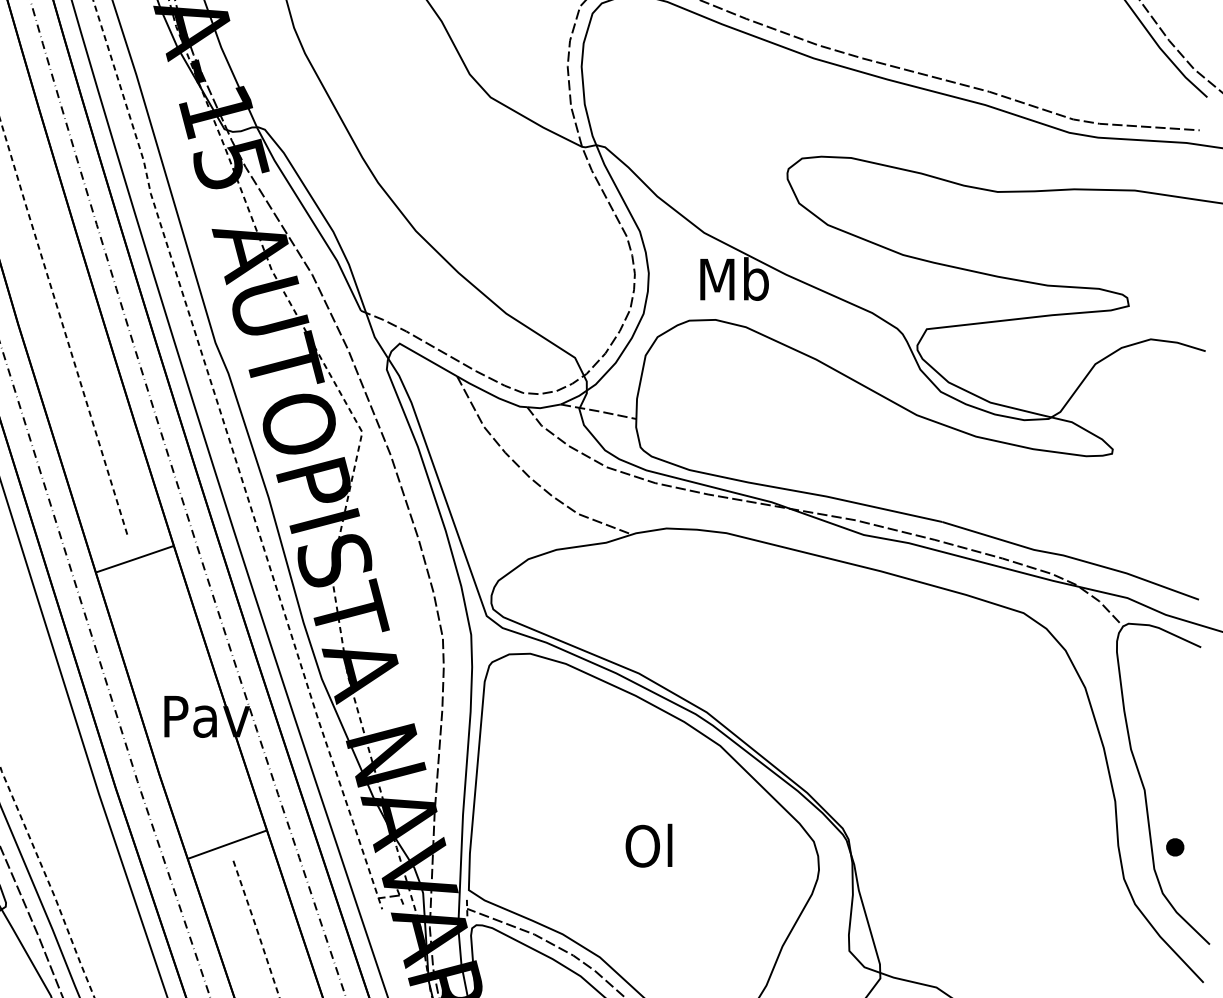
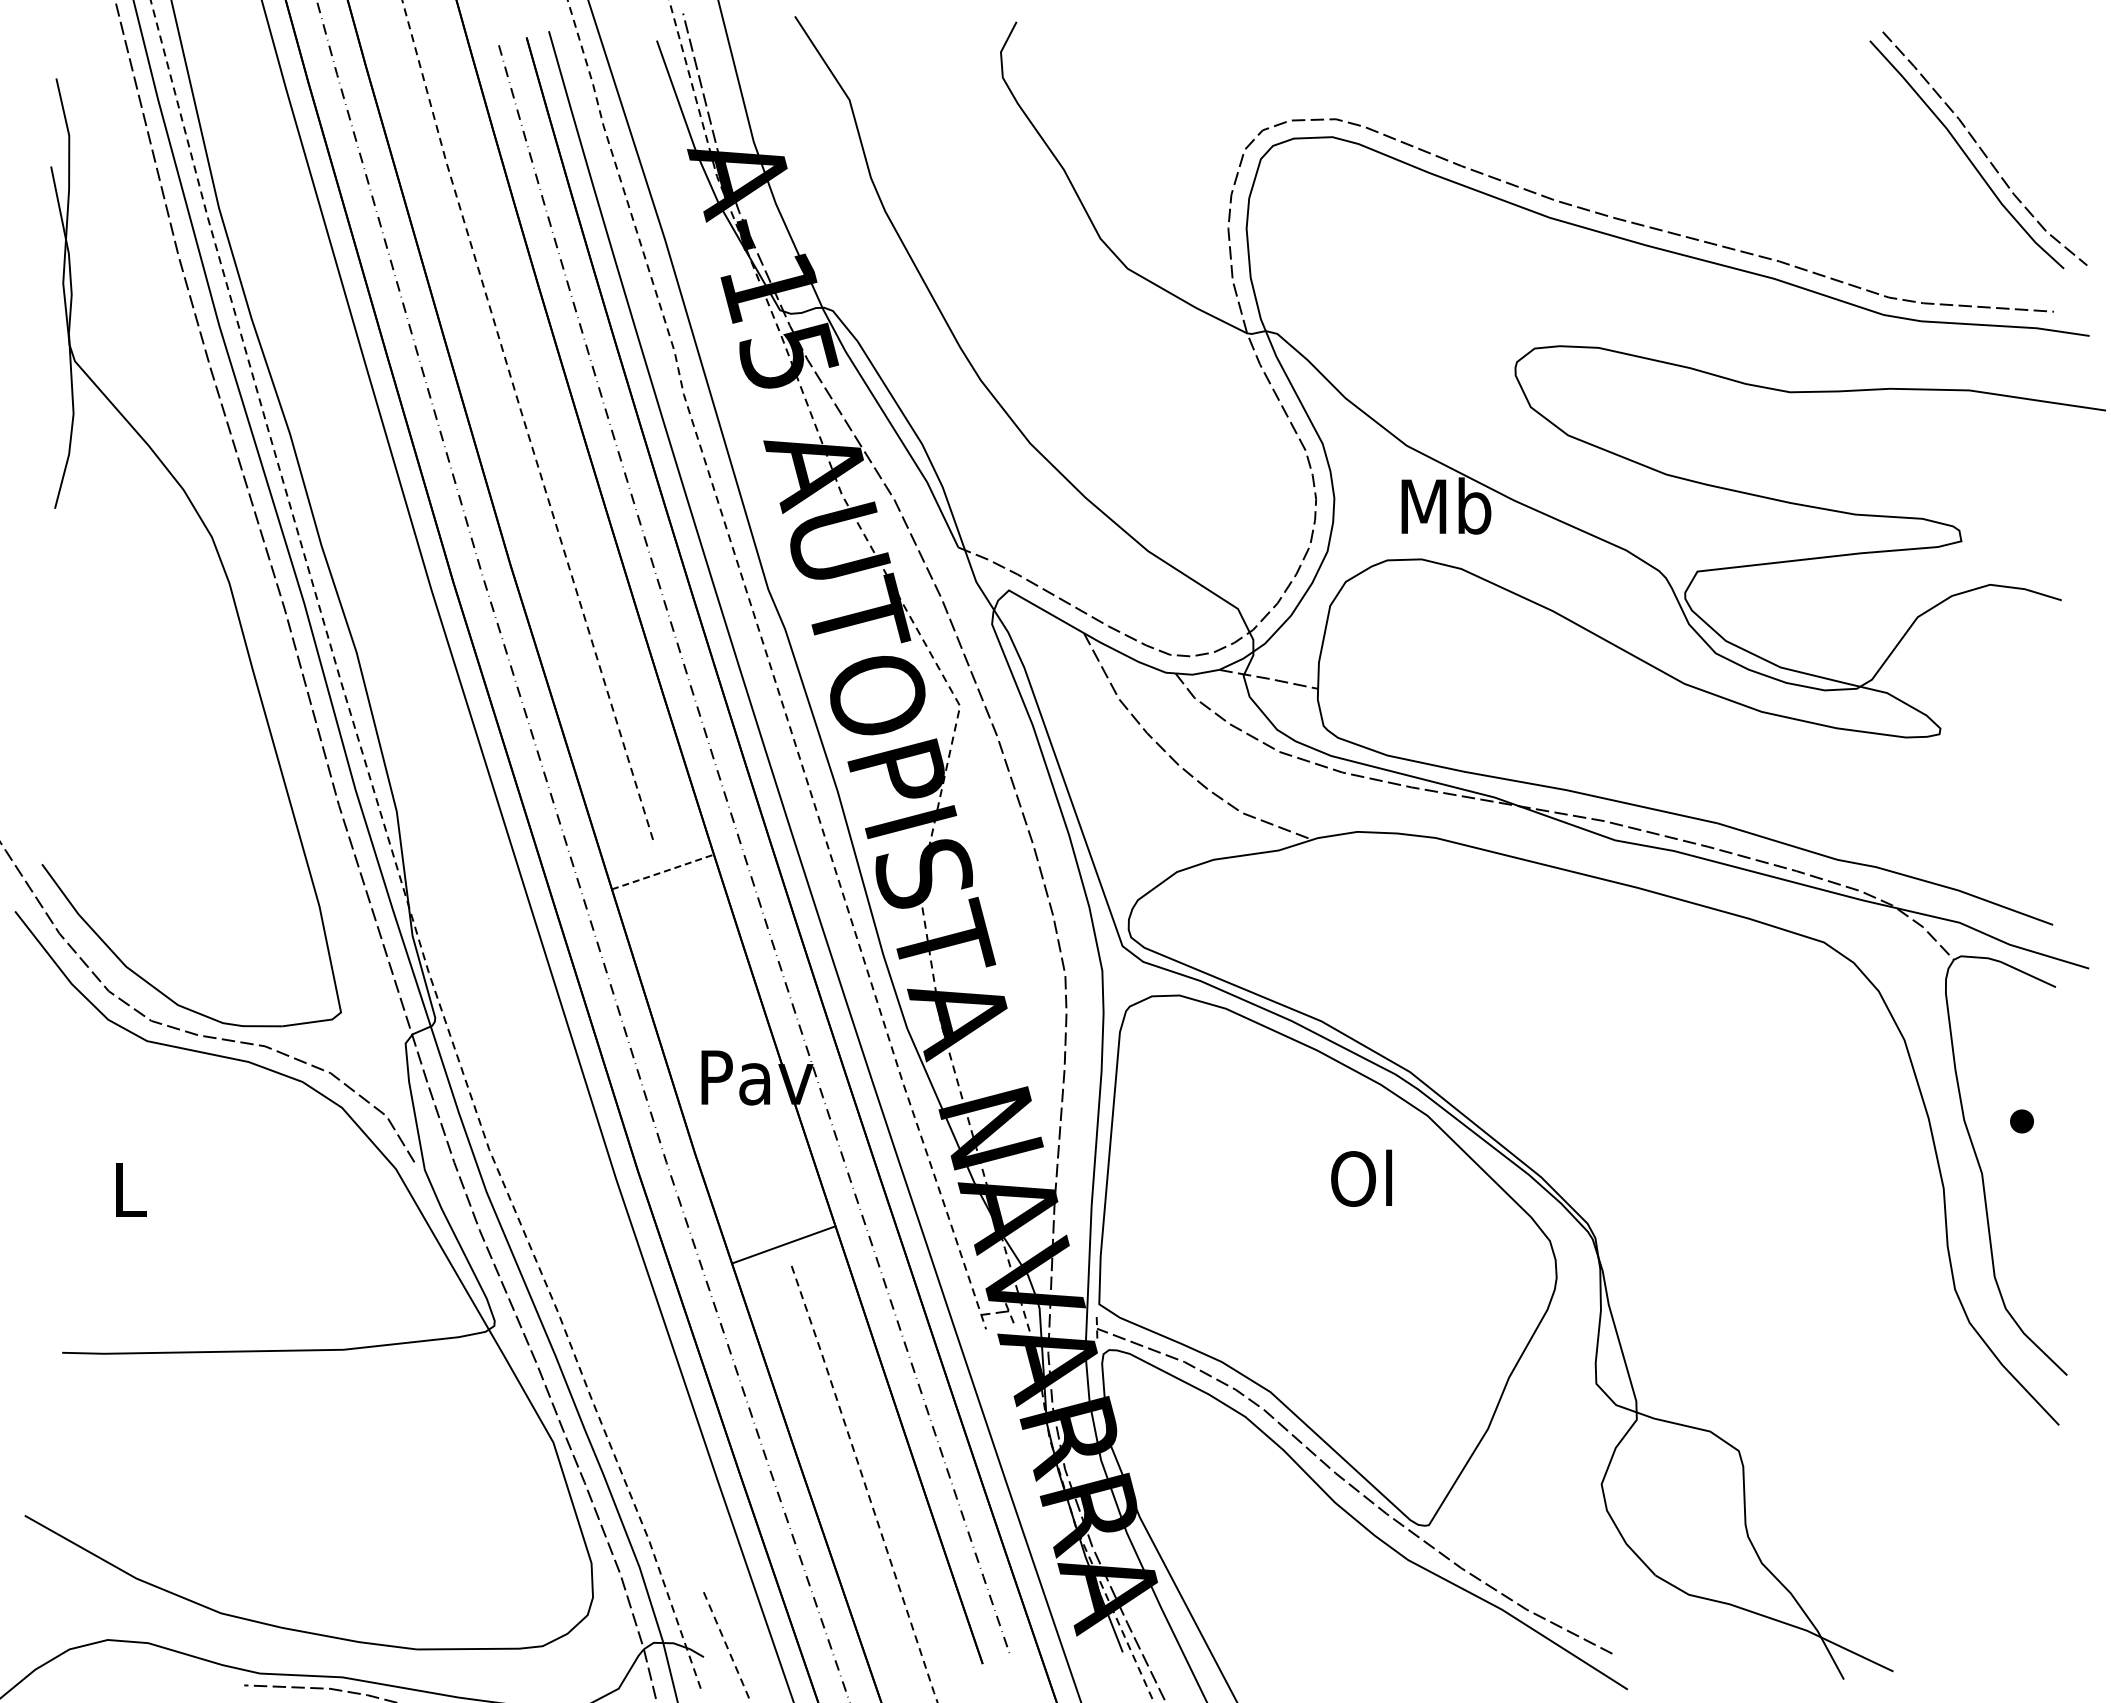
line: (134, 559) -> (662, 872), solid -> dashed
text: (648, 845) -> (1361, 1177), moved
part: (1174, 847) -> (2021, 1121), moved

